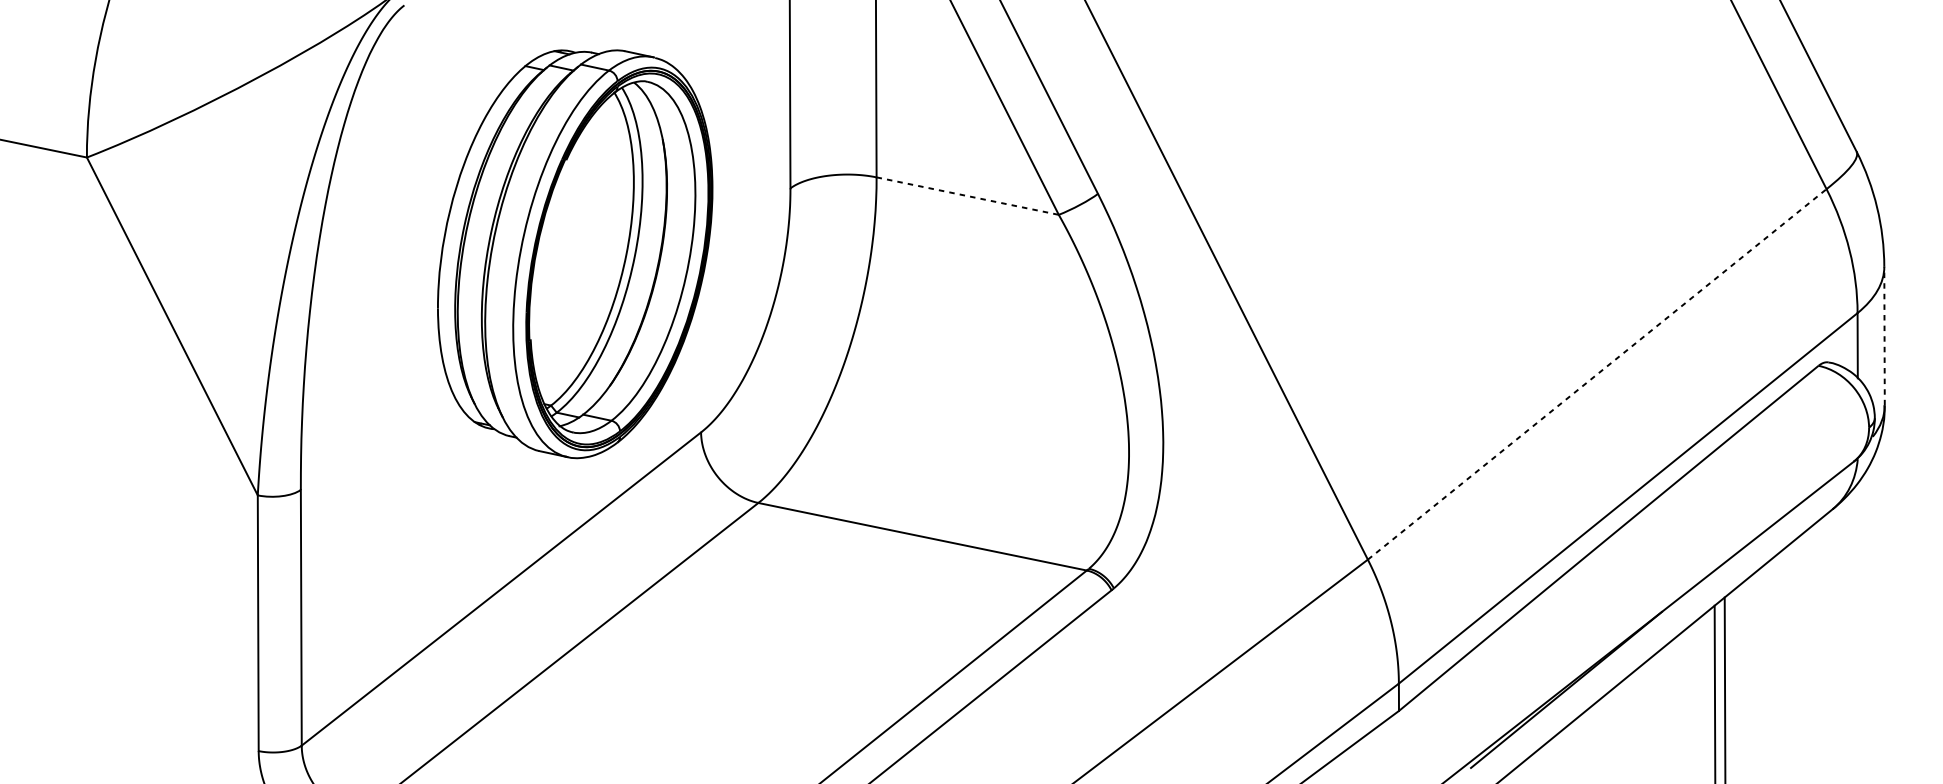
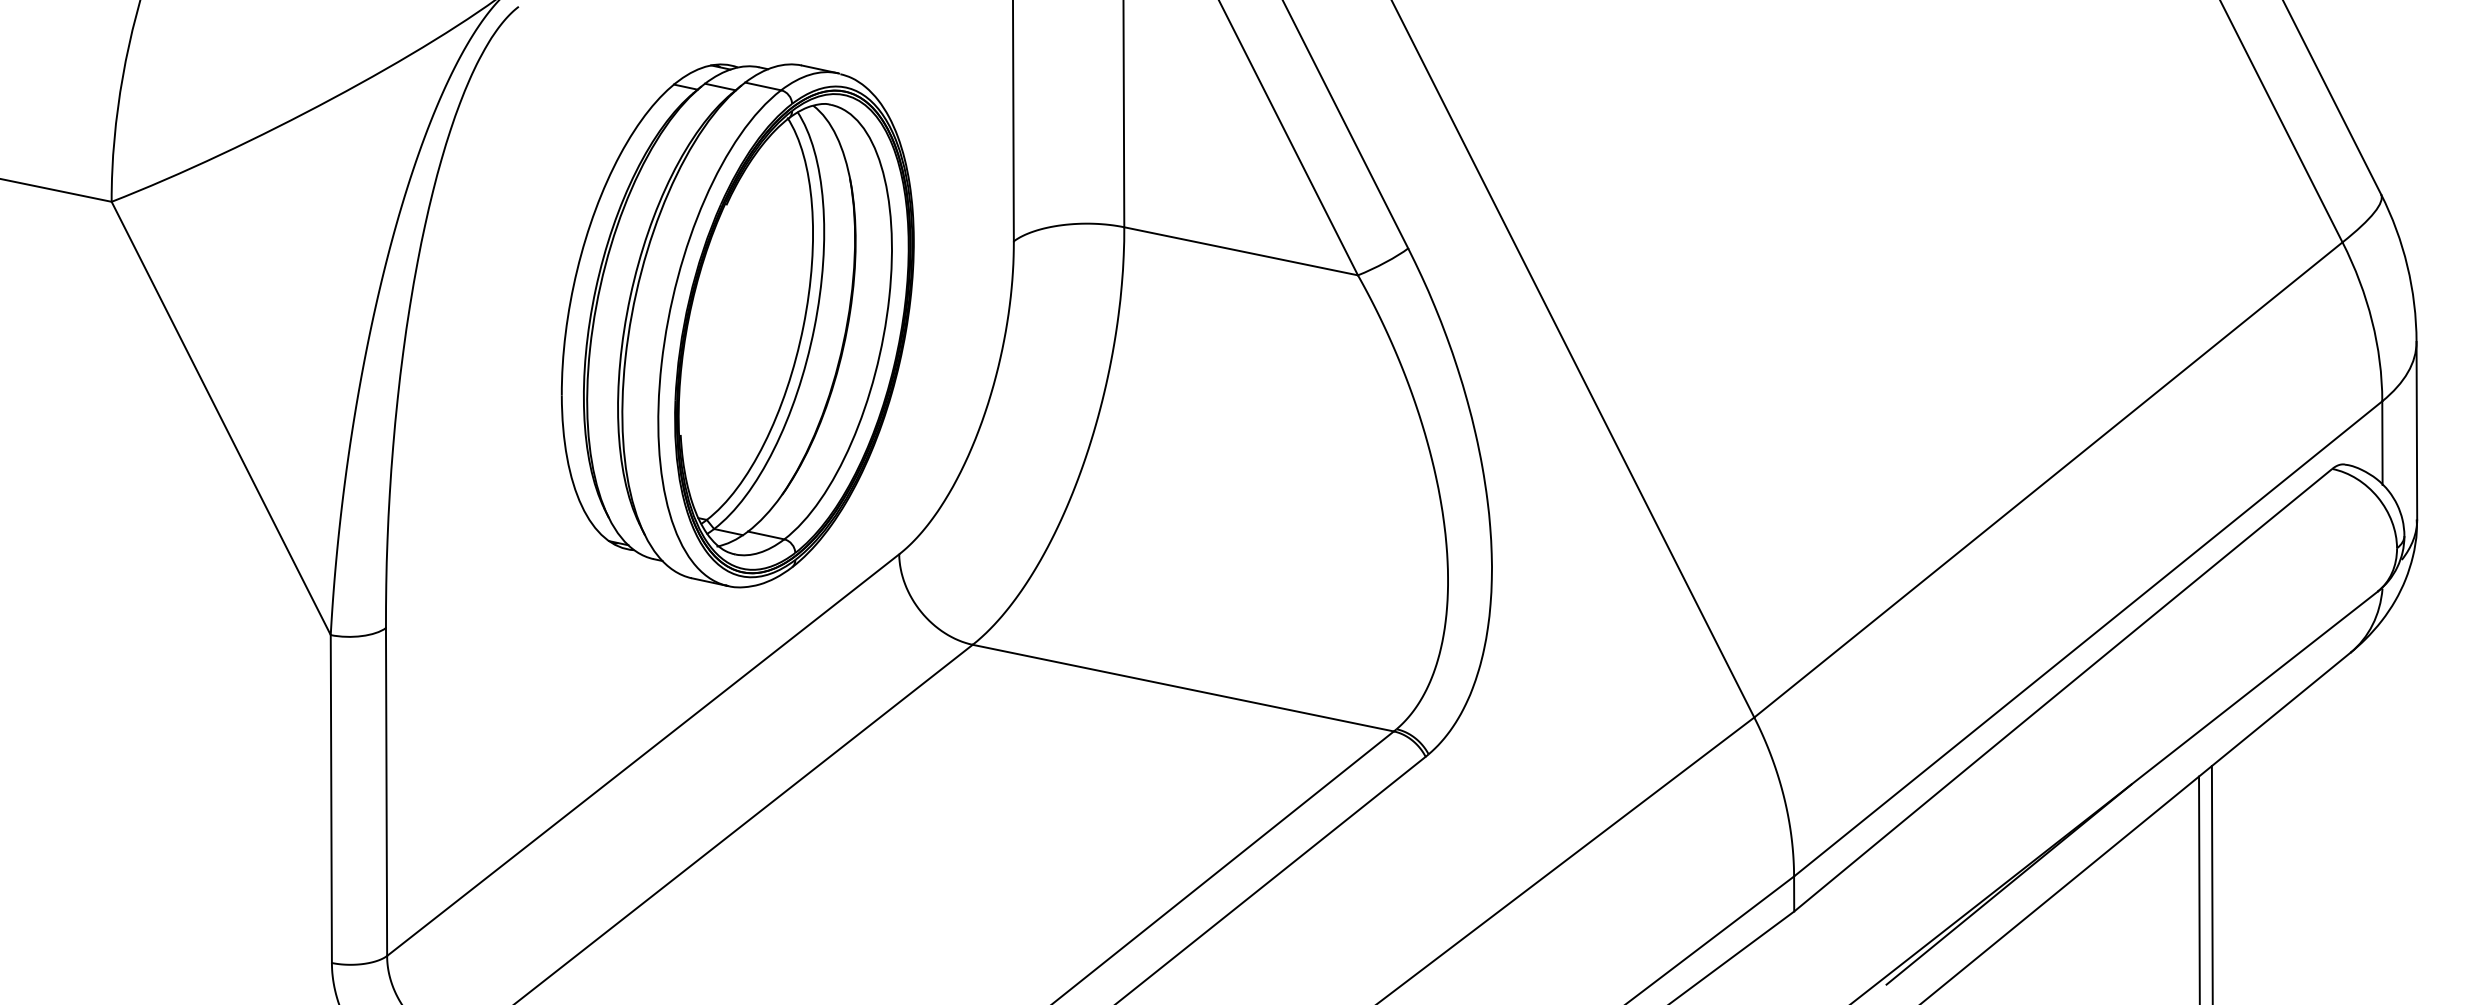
line: (967, 196) -> (1241, 251), dashed -> solid
line: (1884, 335) -> (2416, 430), dashed -> solid
line: (1597, 374) -> (2048, 479), dashed -> solid

